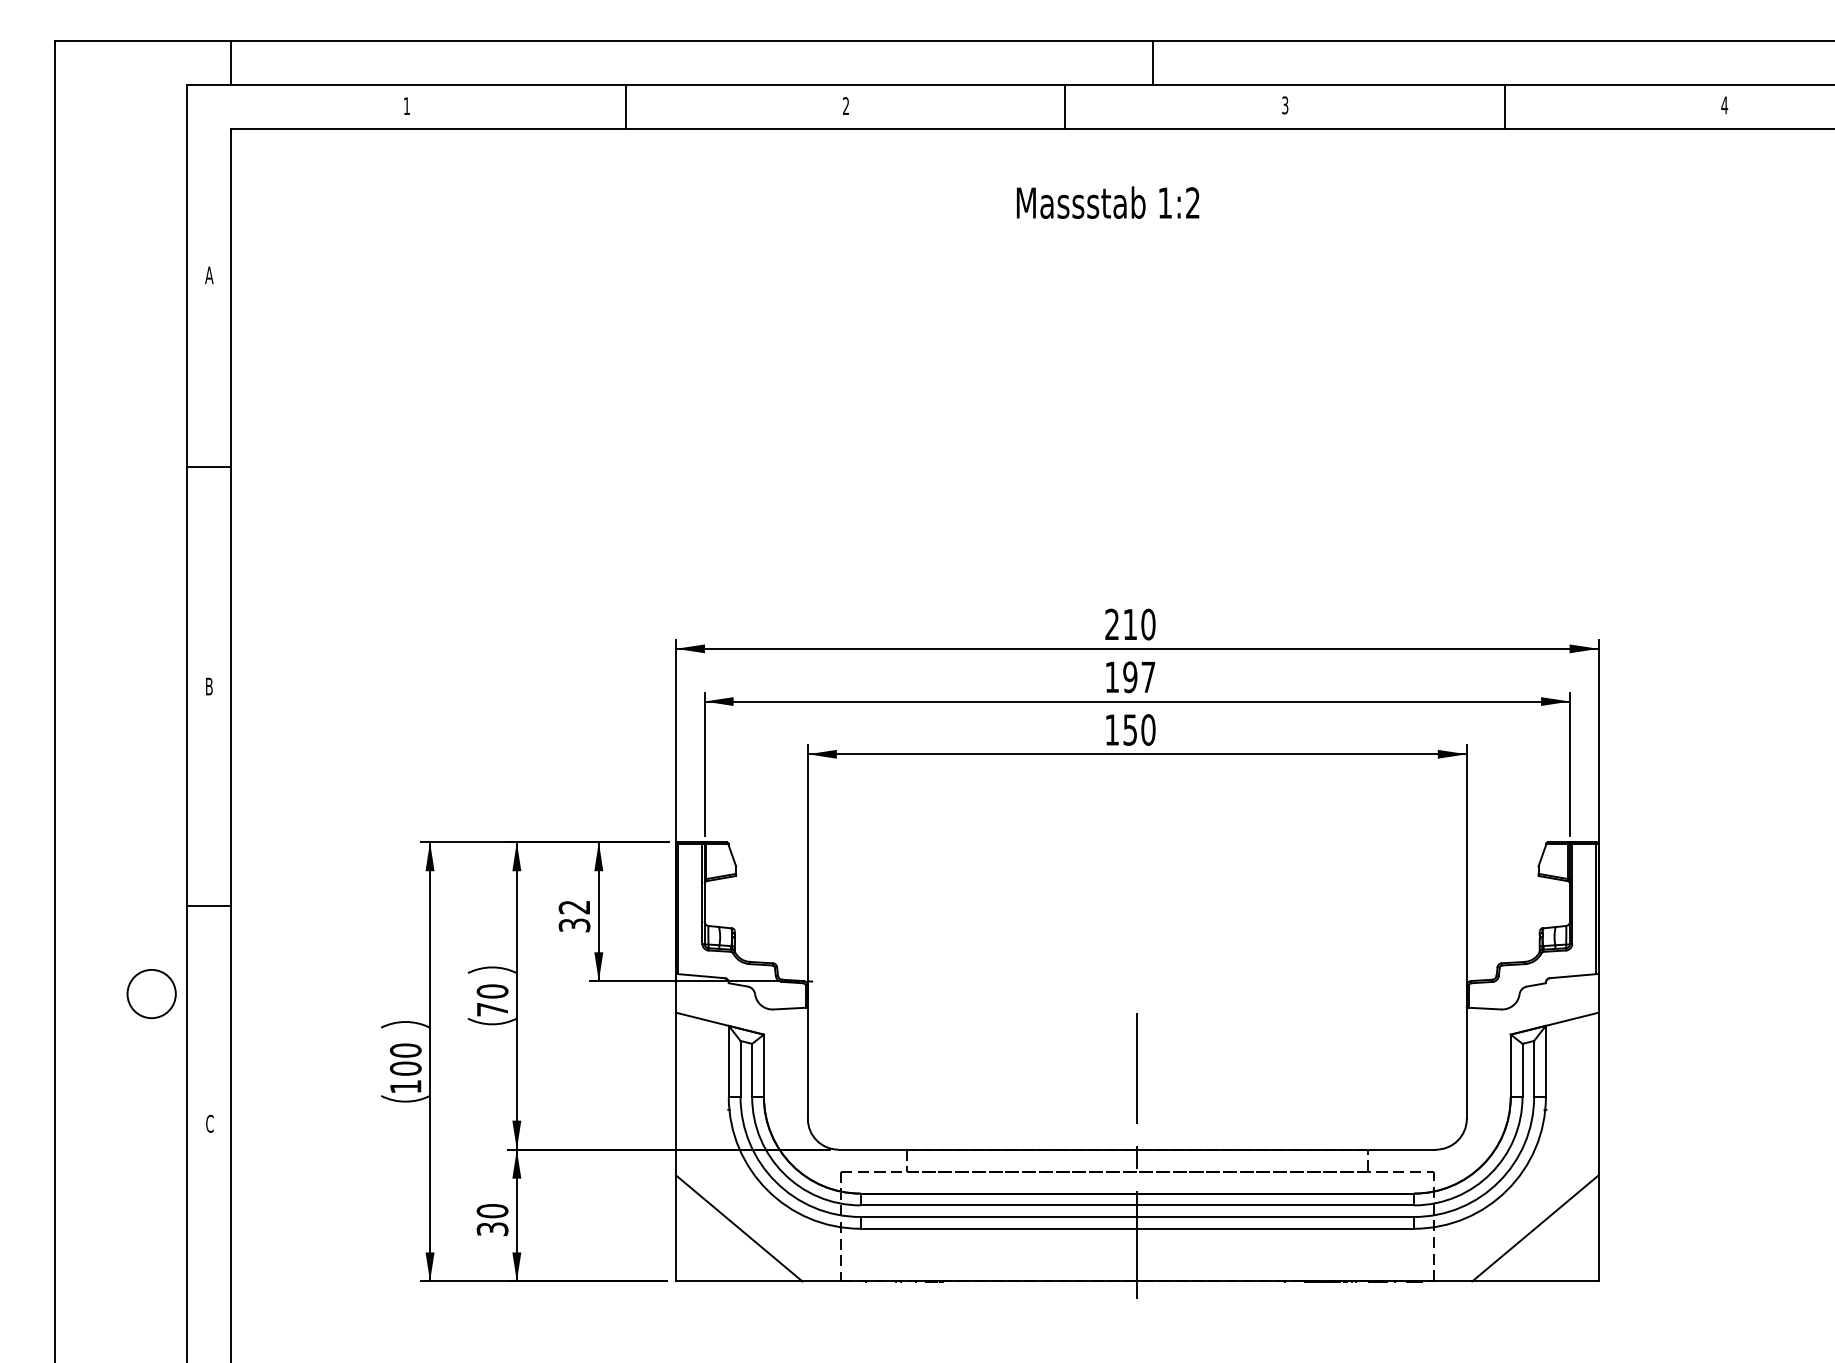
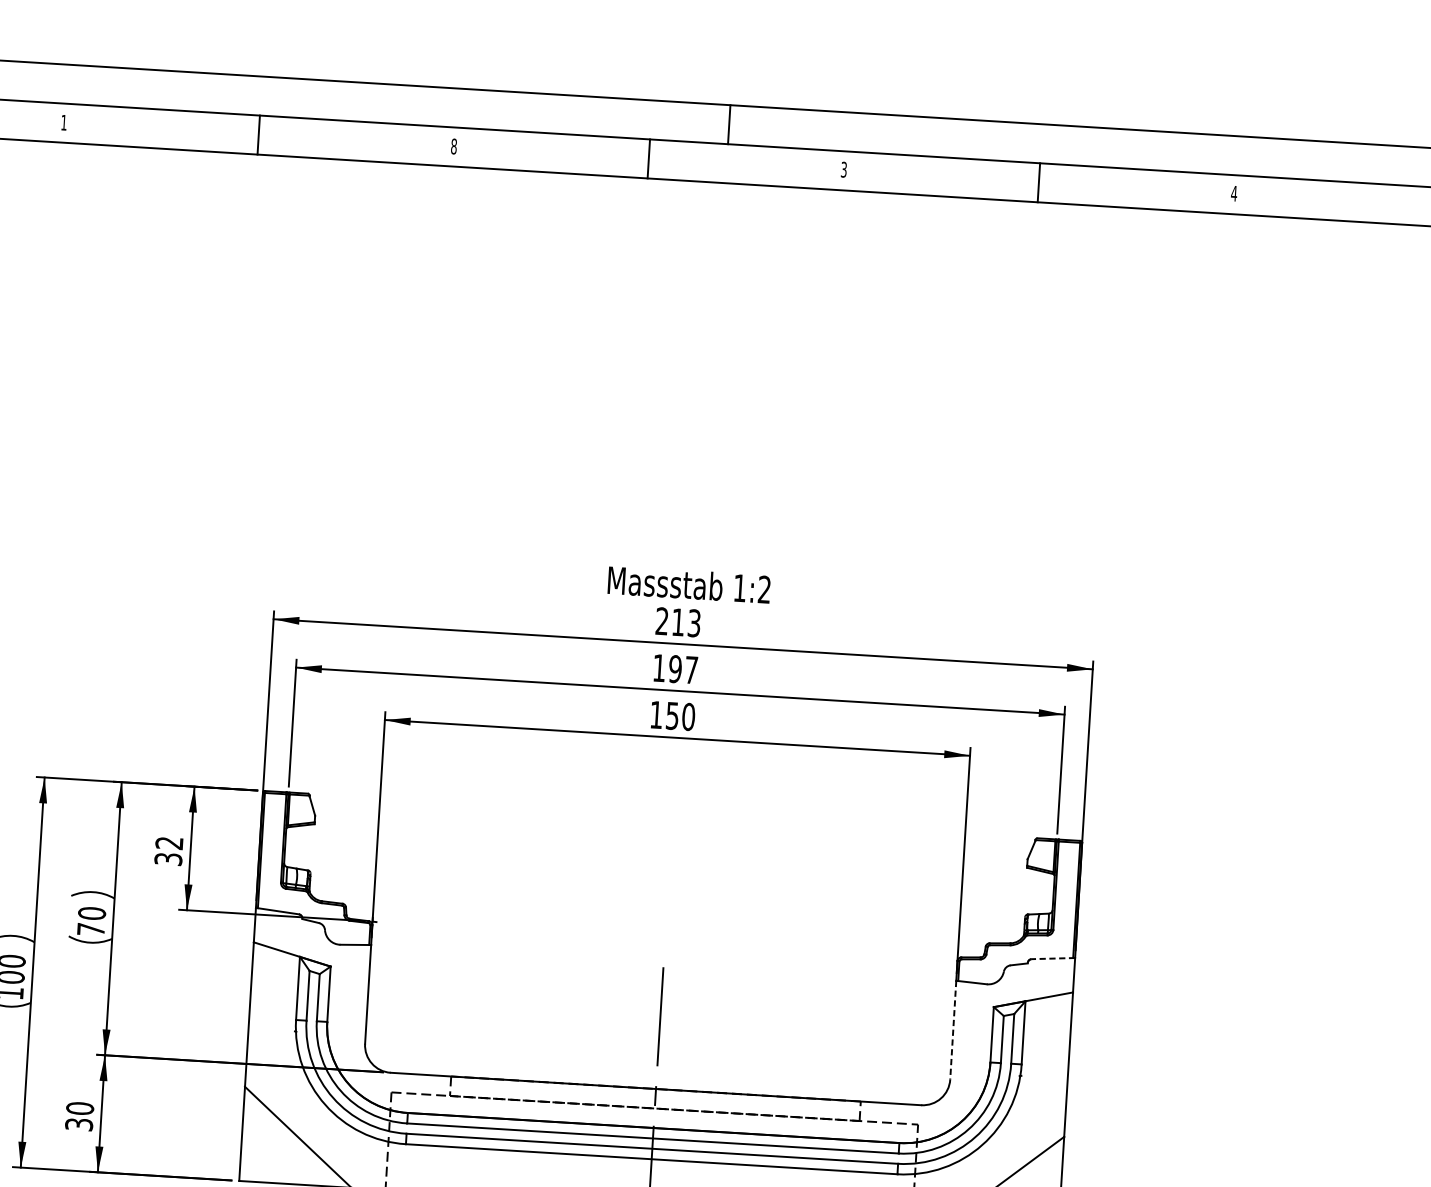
text: (845, 106) -> (453, 146), 2 -> 8
text: (1108, 202) -> (689, 584), moved
text: (1148, 624) -> (694, 623), 210 -> 213
line: (1573, 976) -> (1052, 958), solid -> dashed
line: (1466, 1063) -> (952, 1030), solid -> dashed

